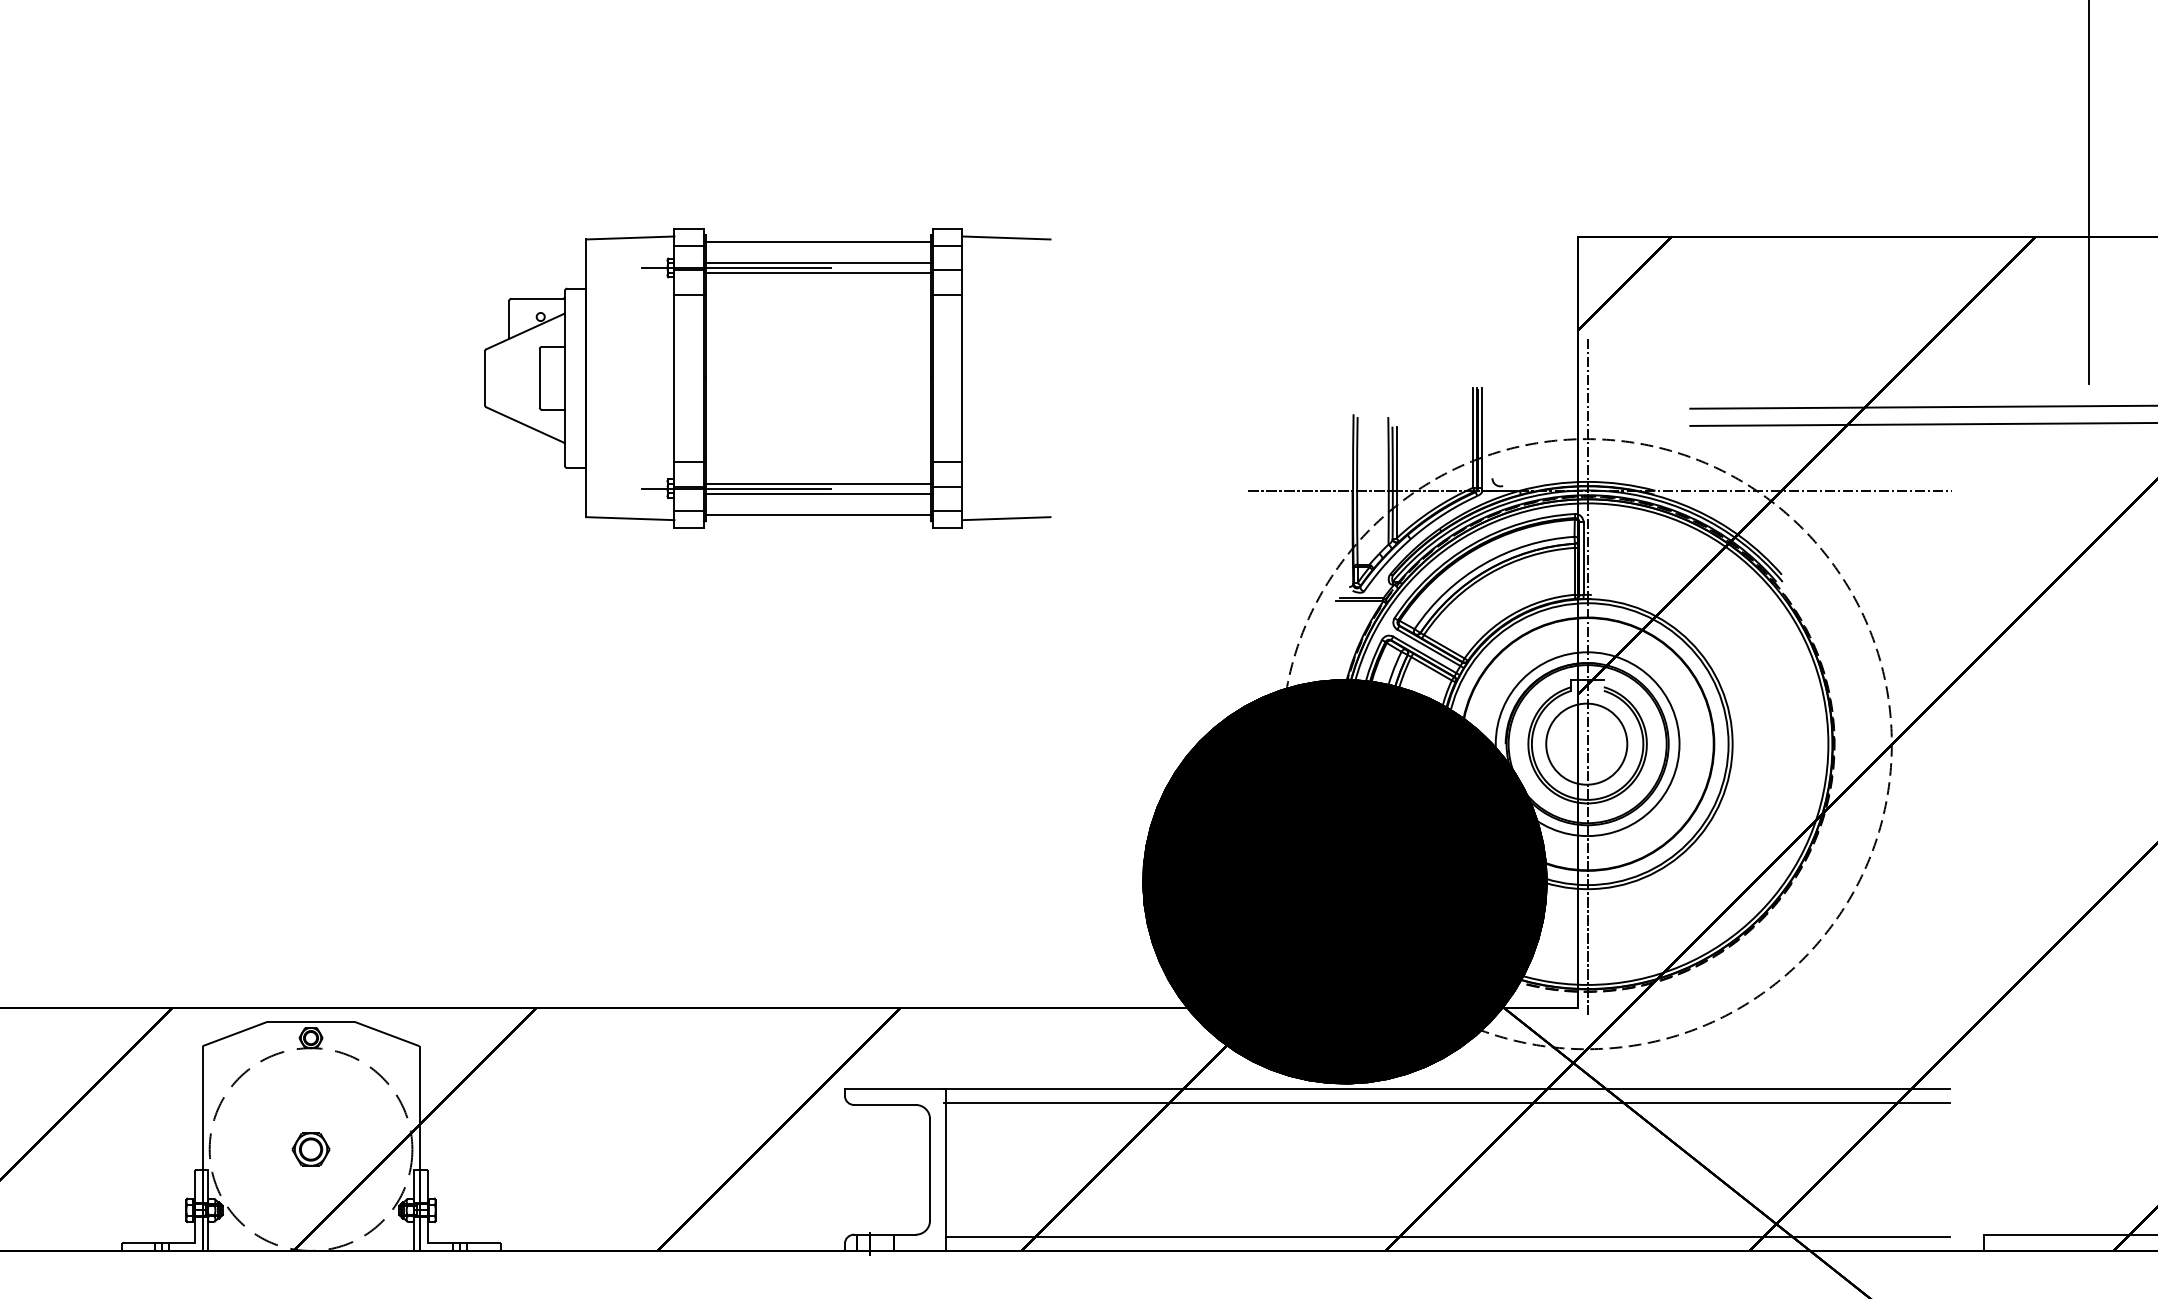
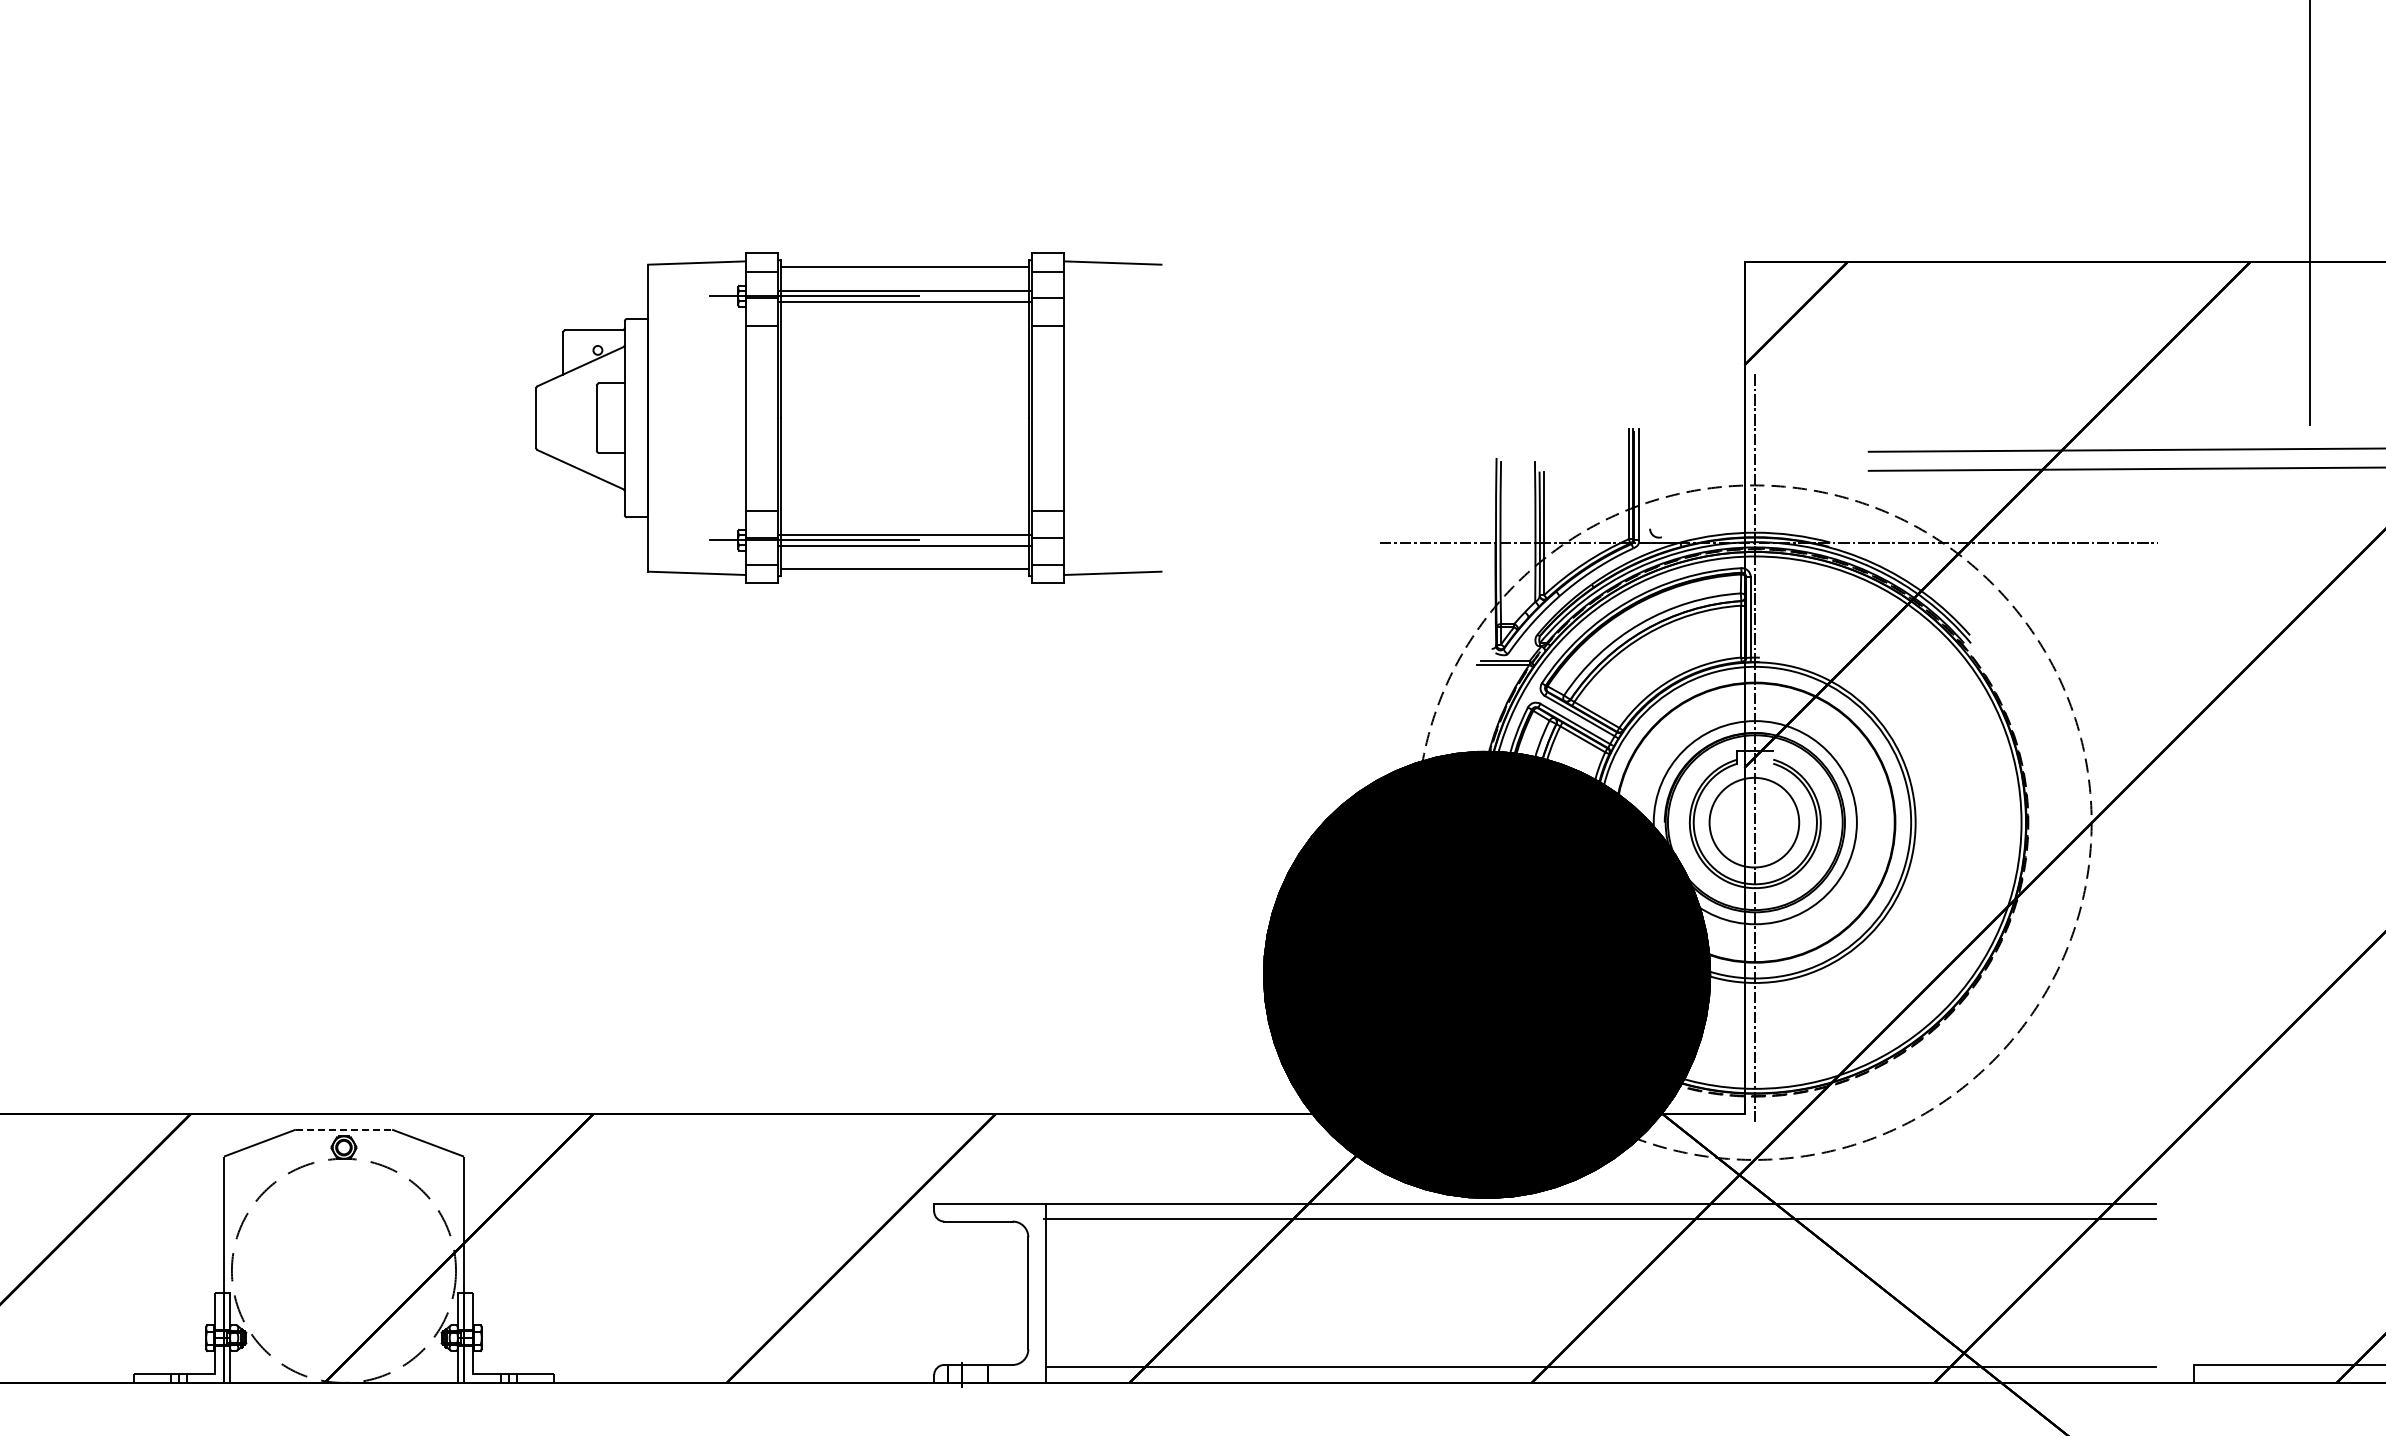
line: (311, 1021) -> (344, 1129), solid -> dashed
part: (310, 1149) -> (343, 1270), removed

